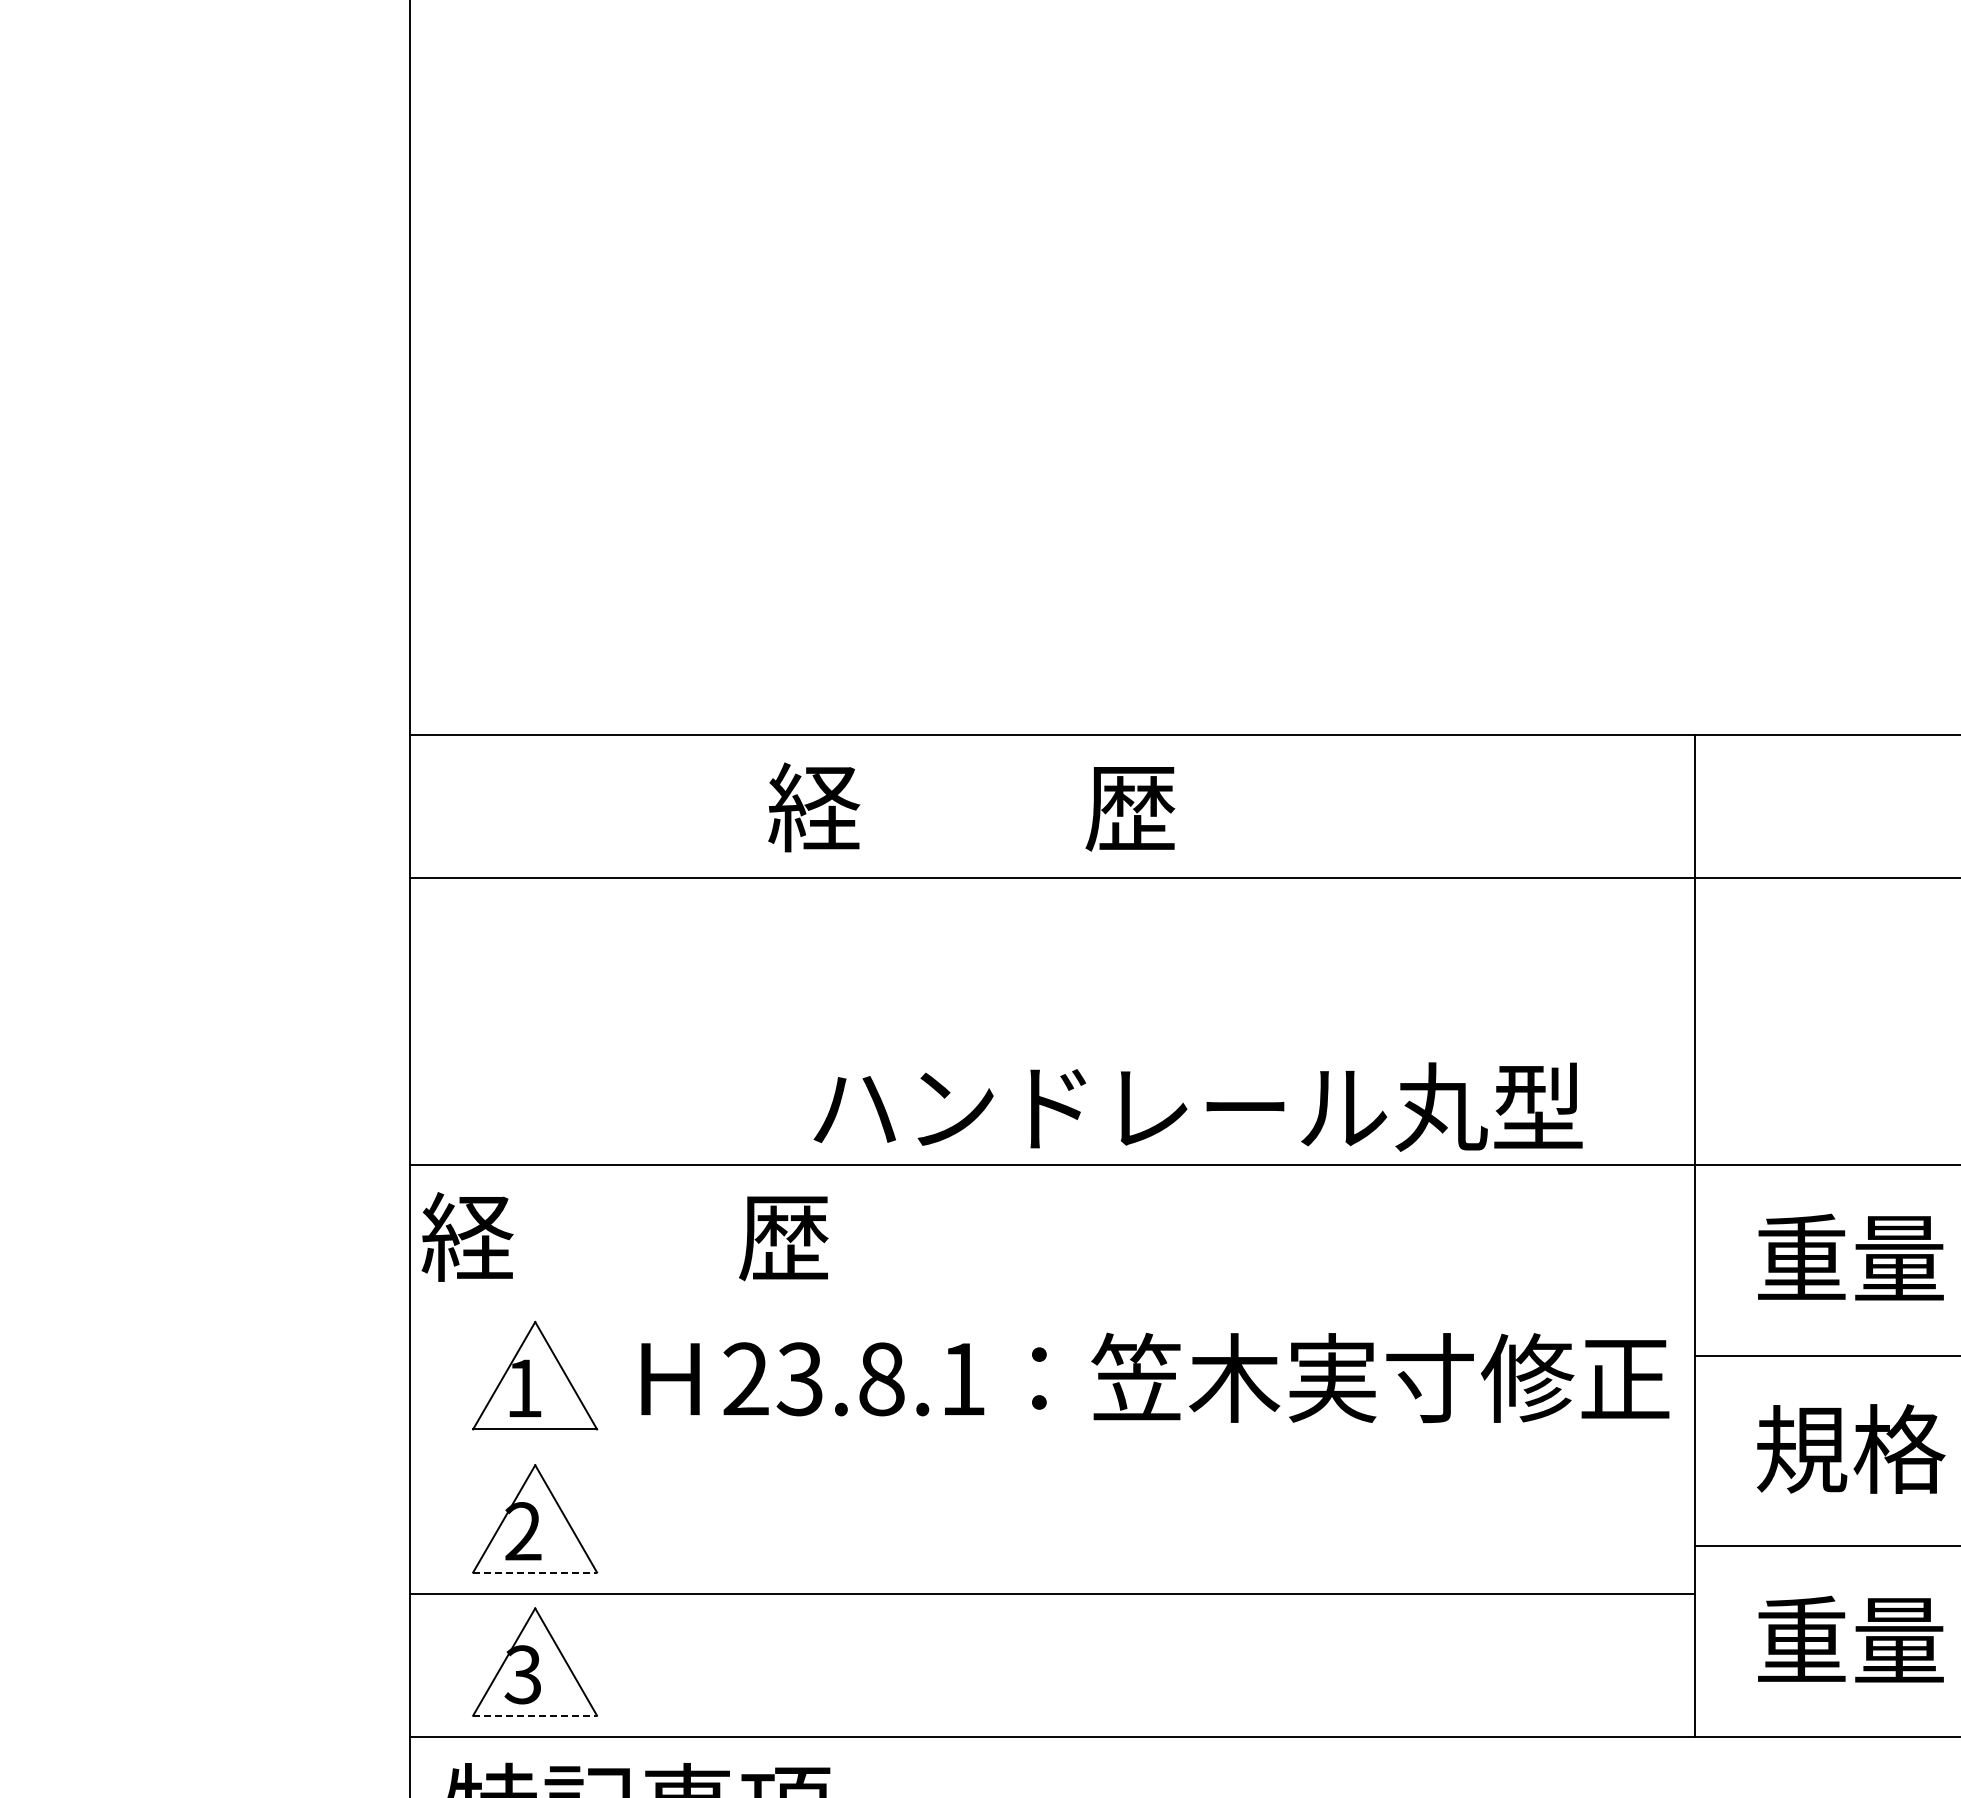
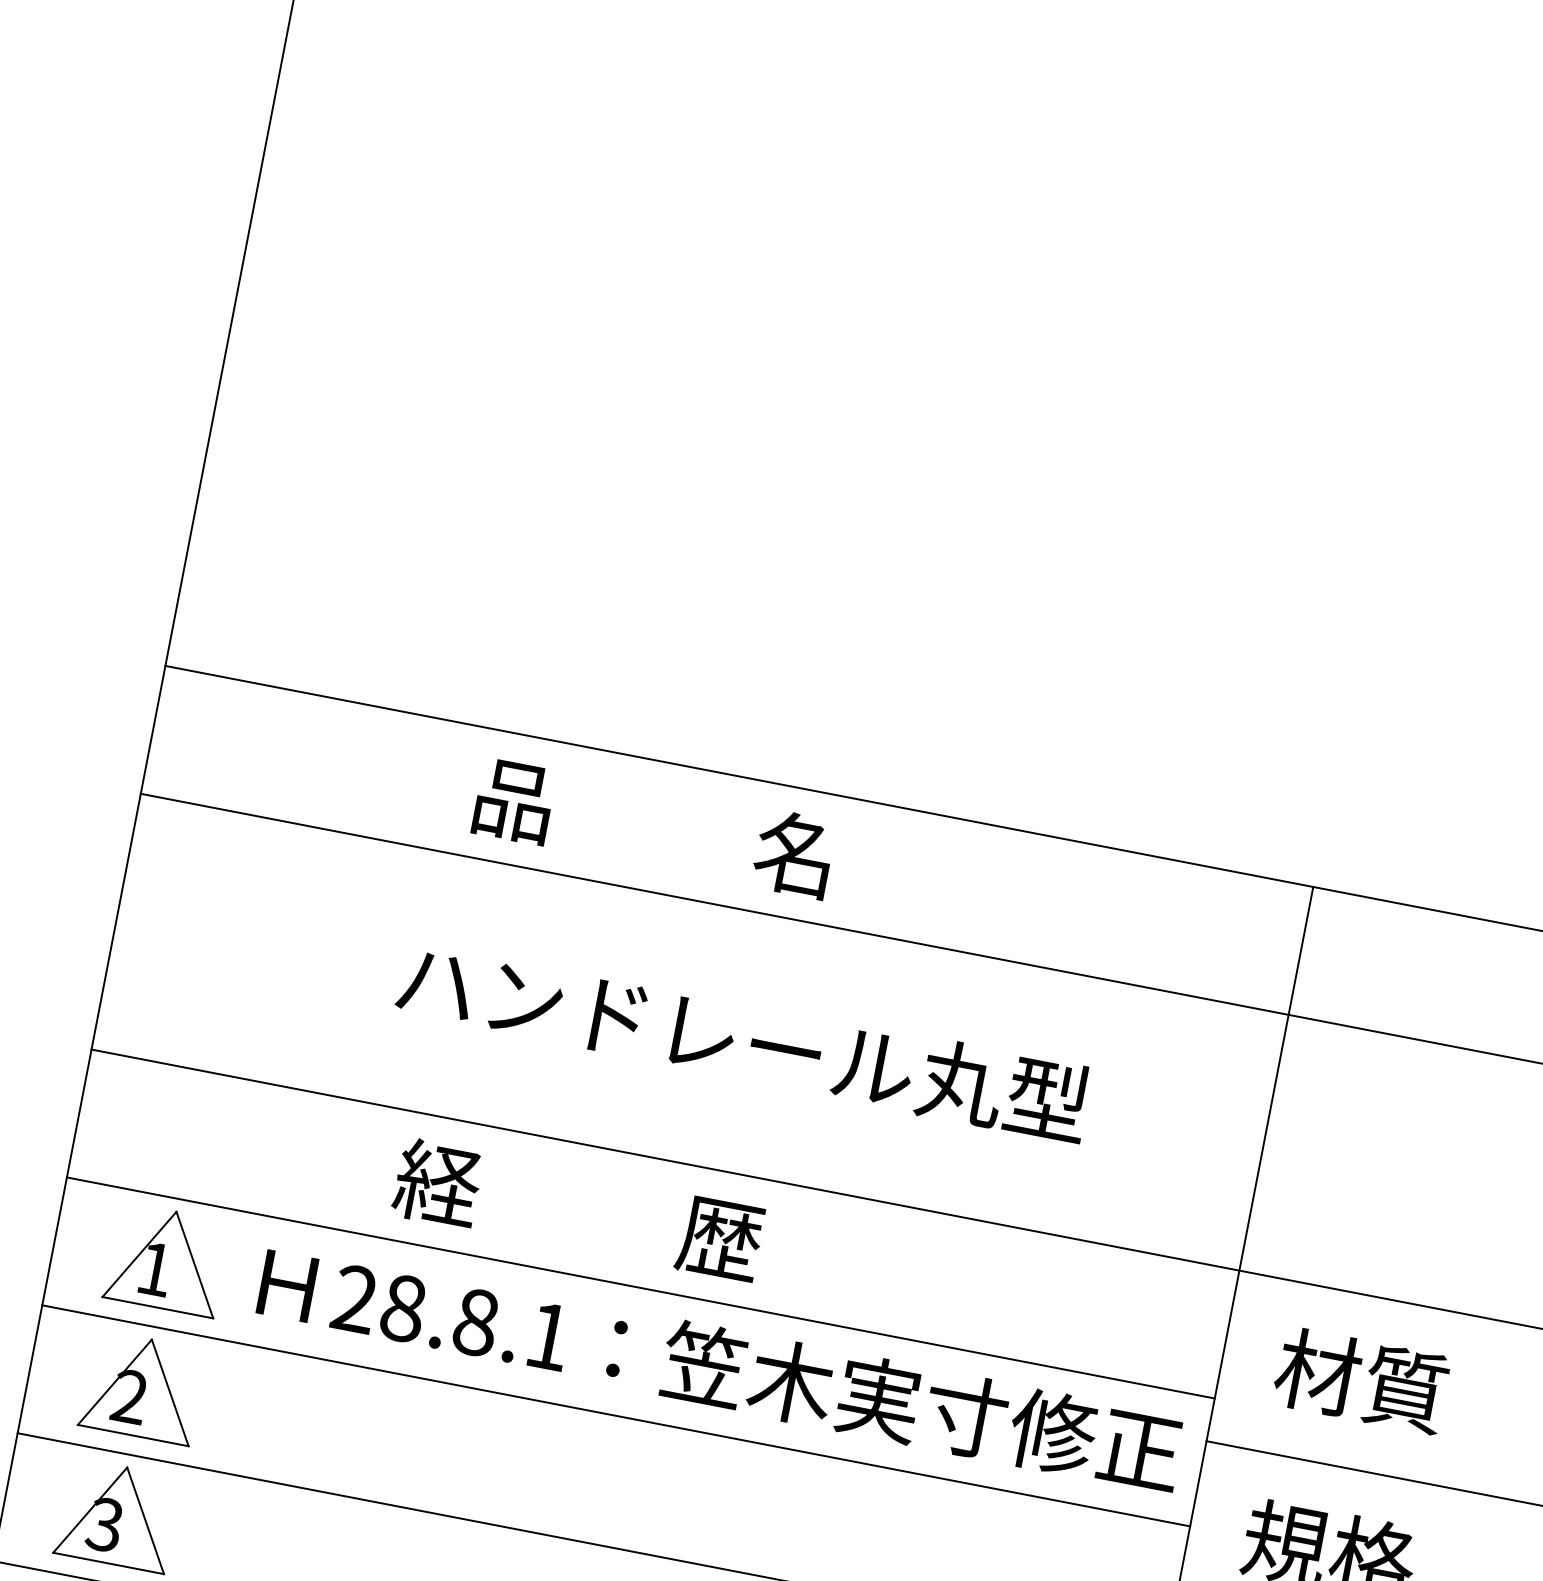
text: (971, 807) -> (654, 827), 経          歴 -> 品          名
text: (1197, 1106) -> (743, 1040), moved
text: (624, 1236) -> (578, 1209), moved
text: (1849, 1258) -> (1361, 1381), 重量 -> 材質
line: (1052, 1307) -> (640, 1287), added
text: (799, 1379) -> (402, 1308), 23.8.1 -> 28.8.1
line: (1052, 1450) -> (616, 1415), added
line: (535, 1572) -> (133, 1435), dashed -> solid
line: (535, 1715) -> (109, 1563), dashed -> solid

